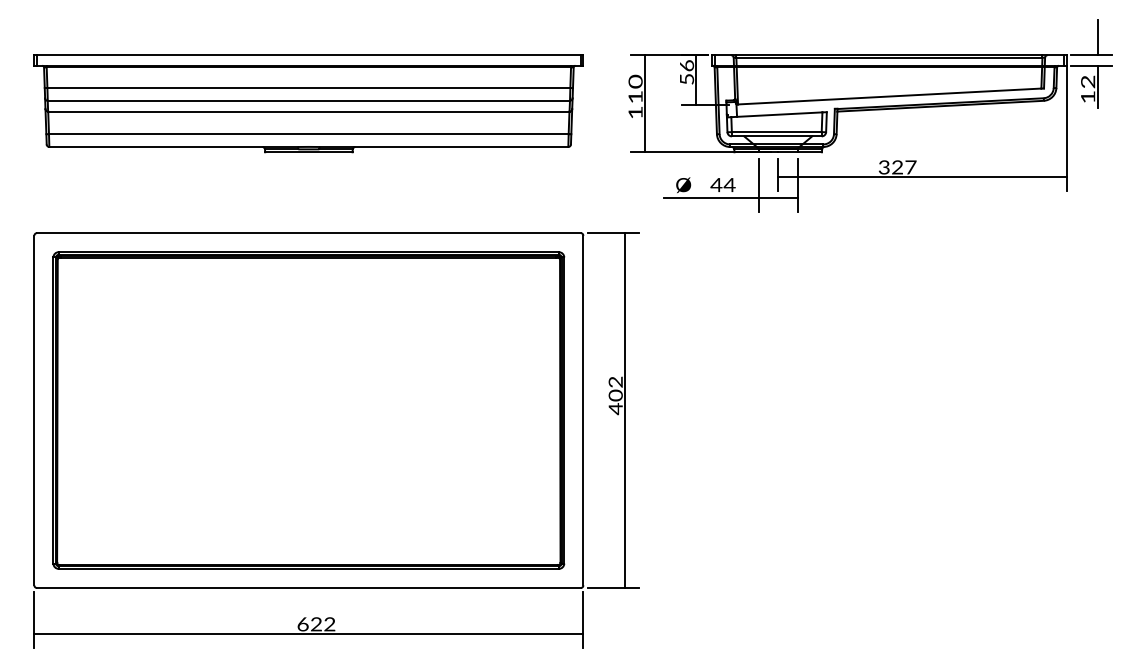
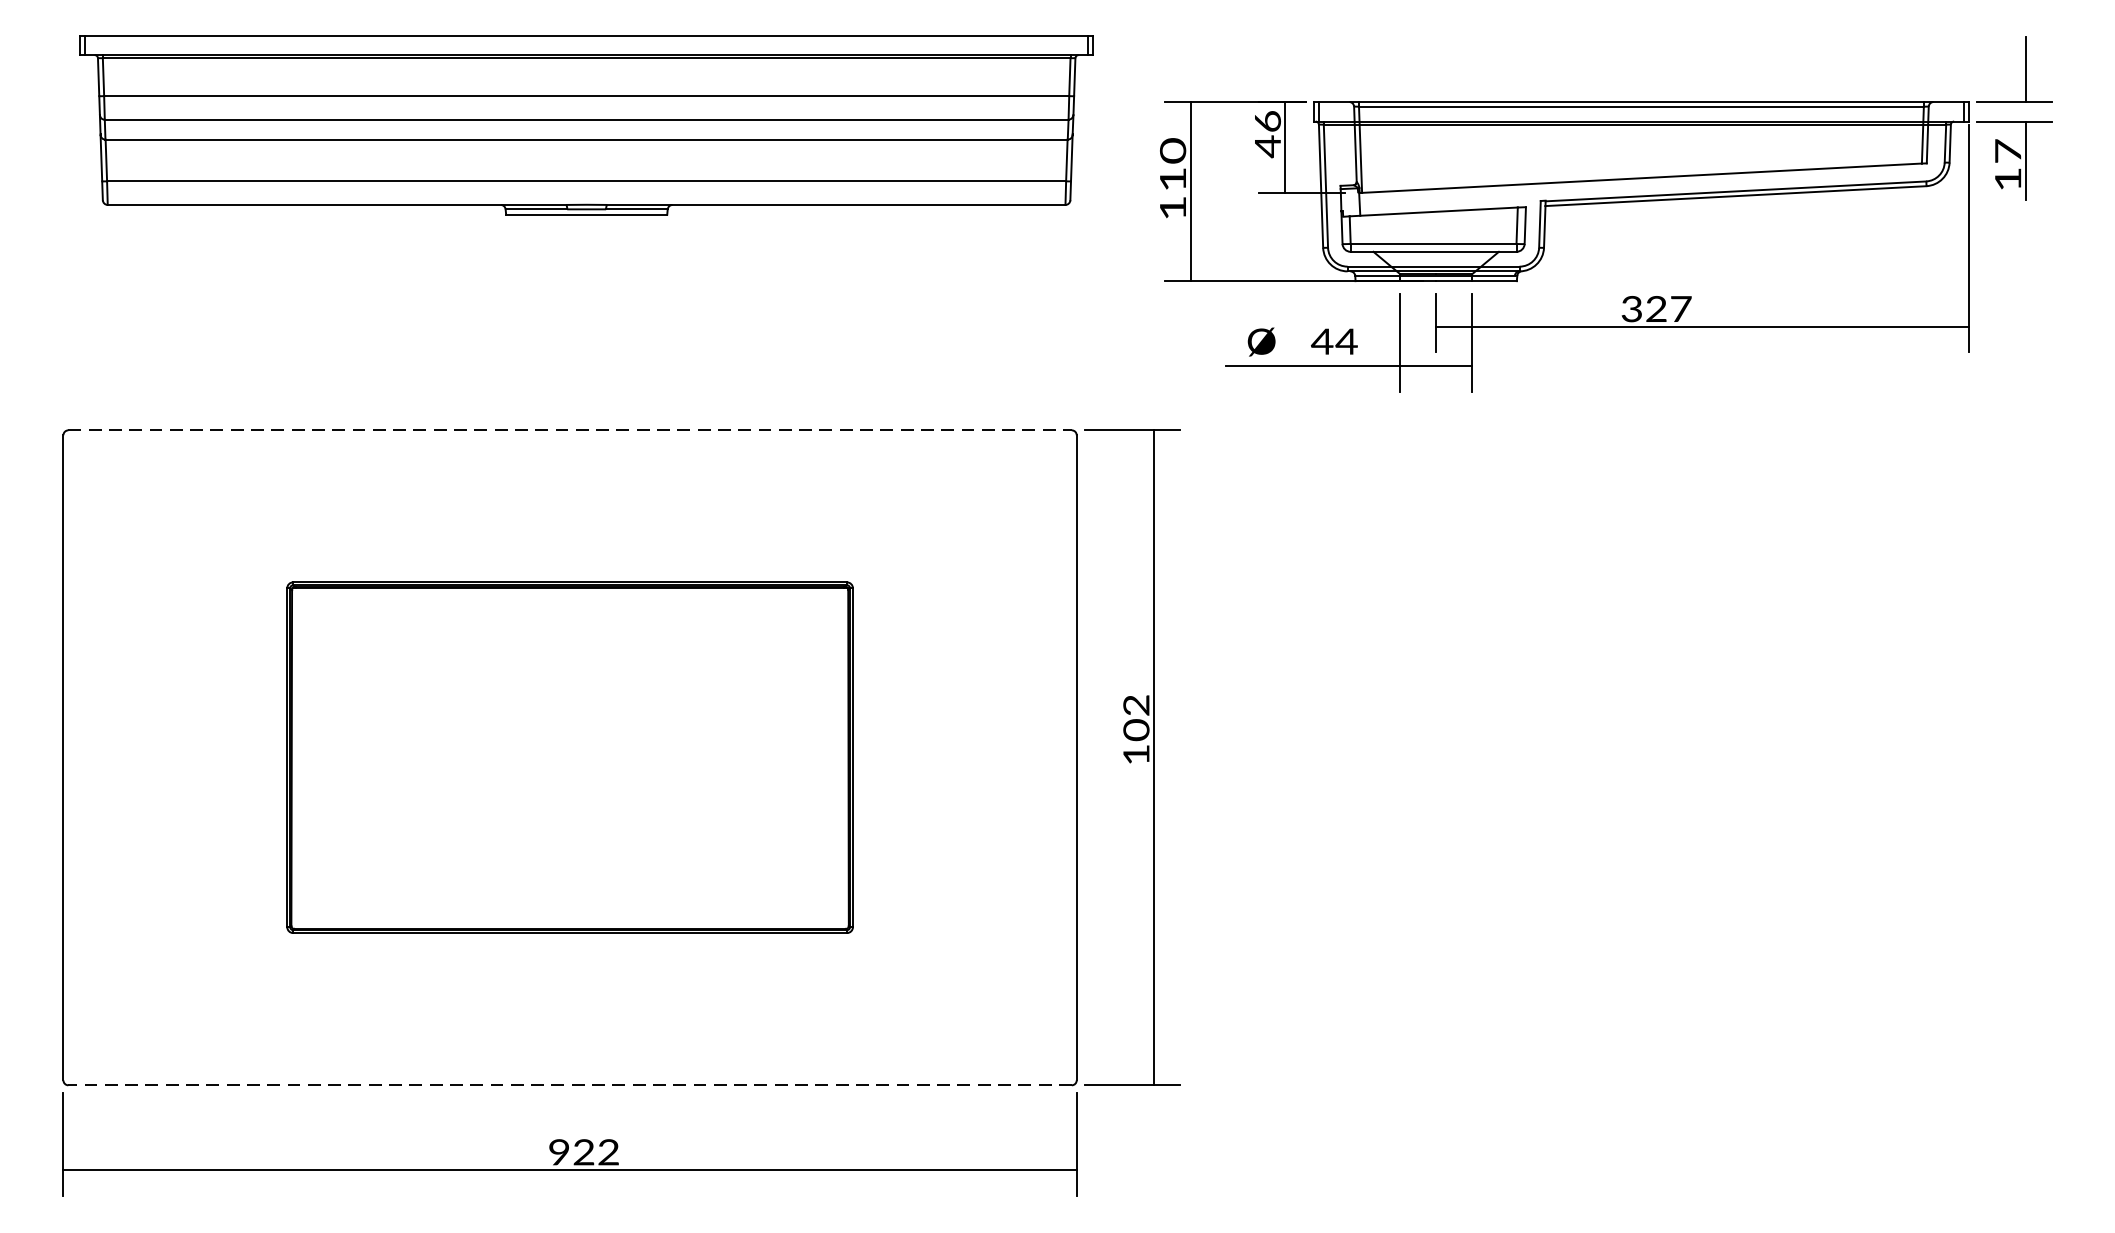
text: (687, 79) -> (1268, 146), 56 -> 46
text: (1088, 81) -> (2008, 150), 12 -> 17
part: (308, 103) -> (585, 124), moved
line: (308, 233) -> (569, 431), solid -> dashed
text: (615, 409) -> (1135, 755), 402 -> 102
part: (308, 410) -> (569, 757), size x0.6
line: (308, 588) -> (569, 1086), solid -> dashed
text: (302, 624) -> (558, 1152), 622 -> 922

